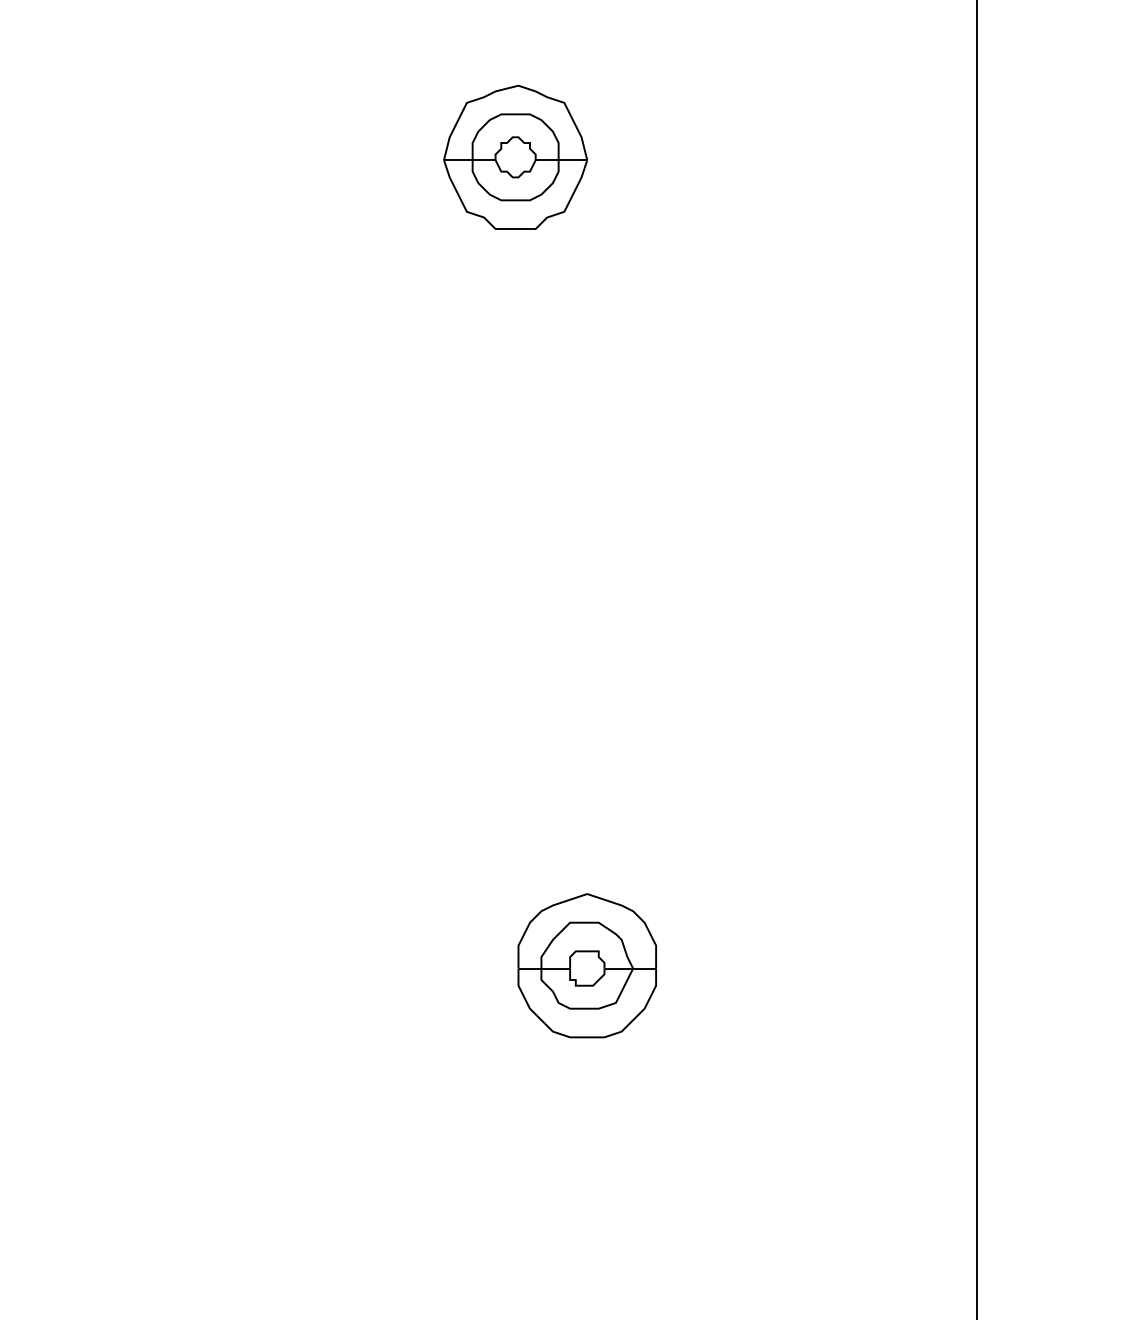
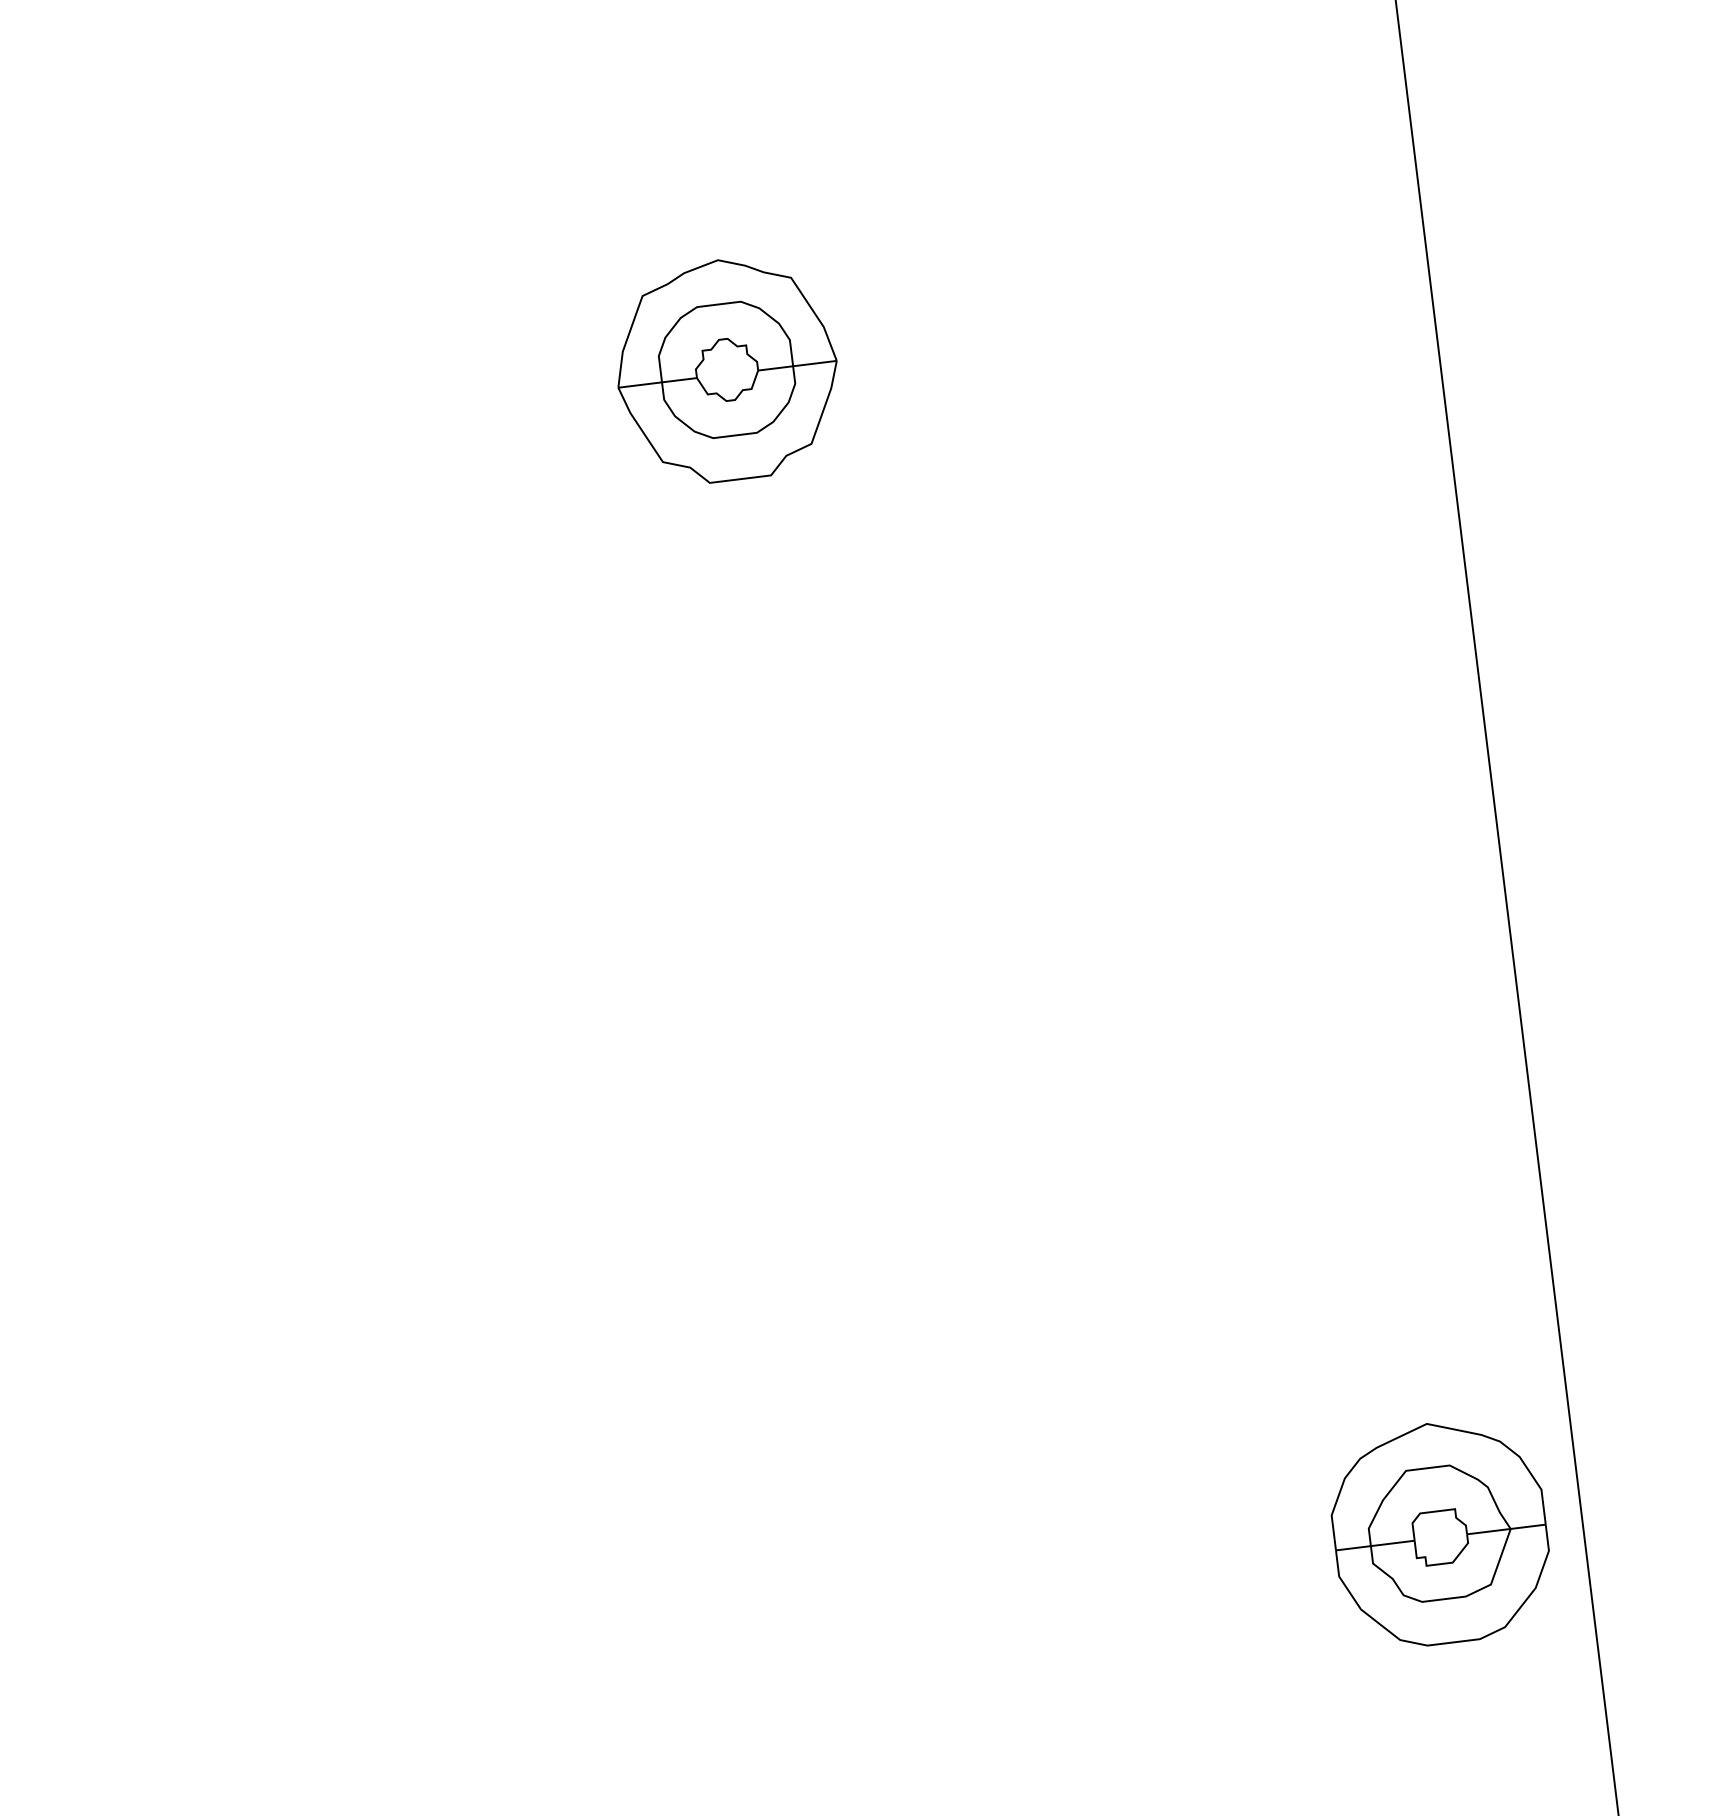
part: (586, 965) -> (1439, 1532), moved

